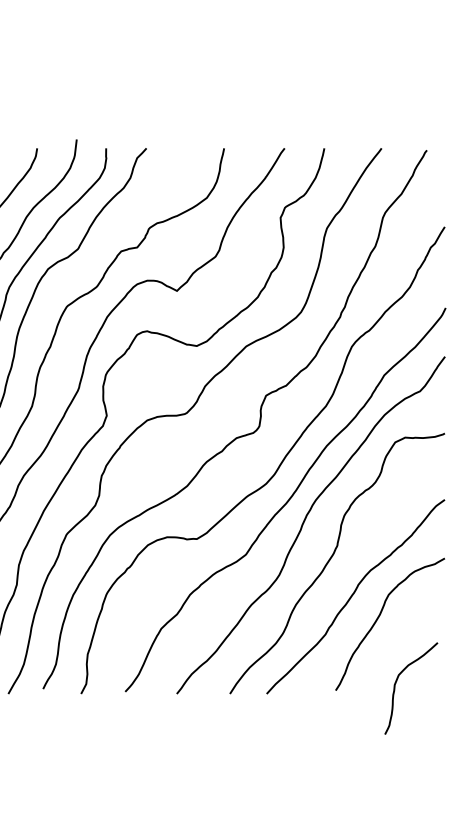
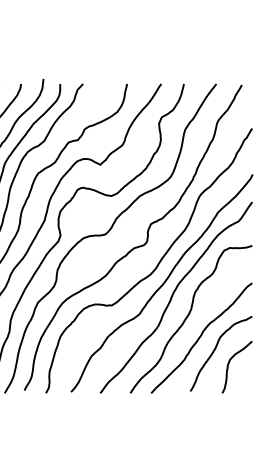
curve: (397, 683) -> (229, 364), moved

